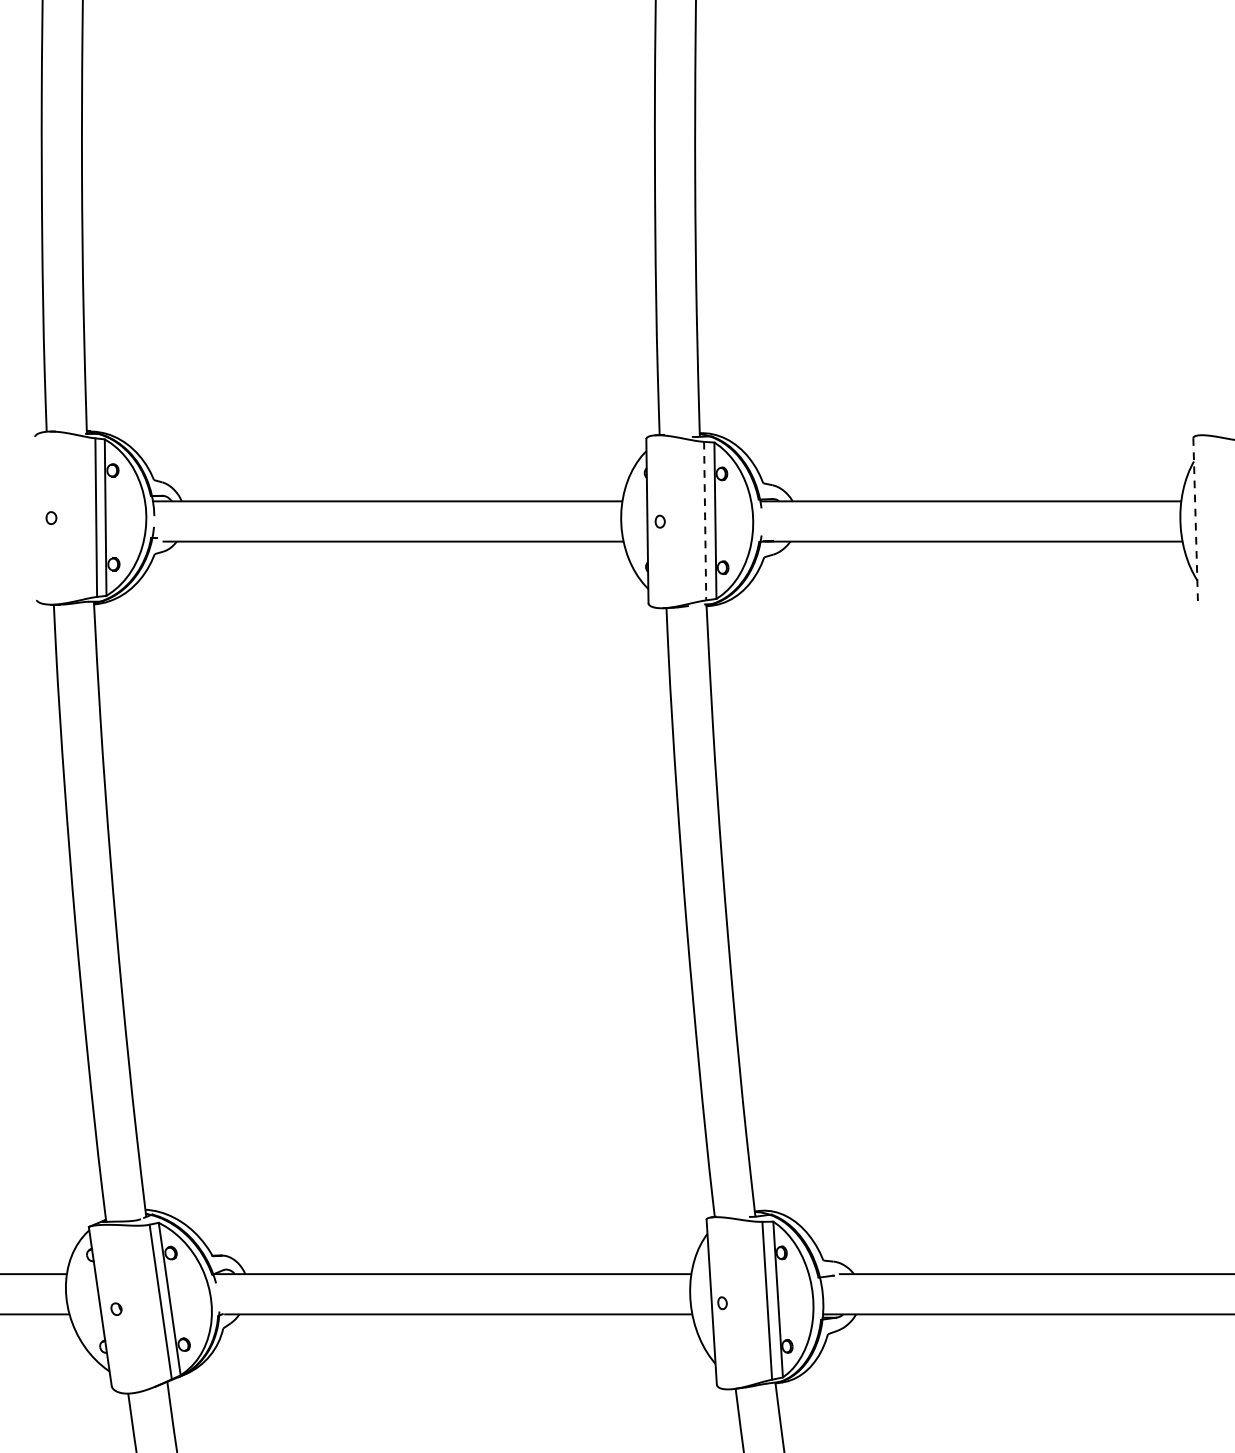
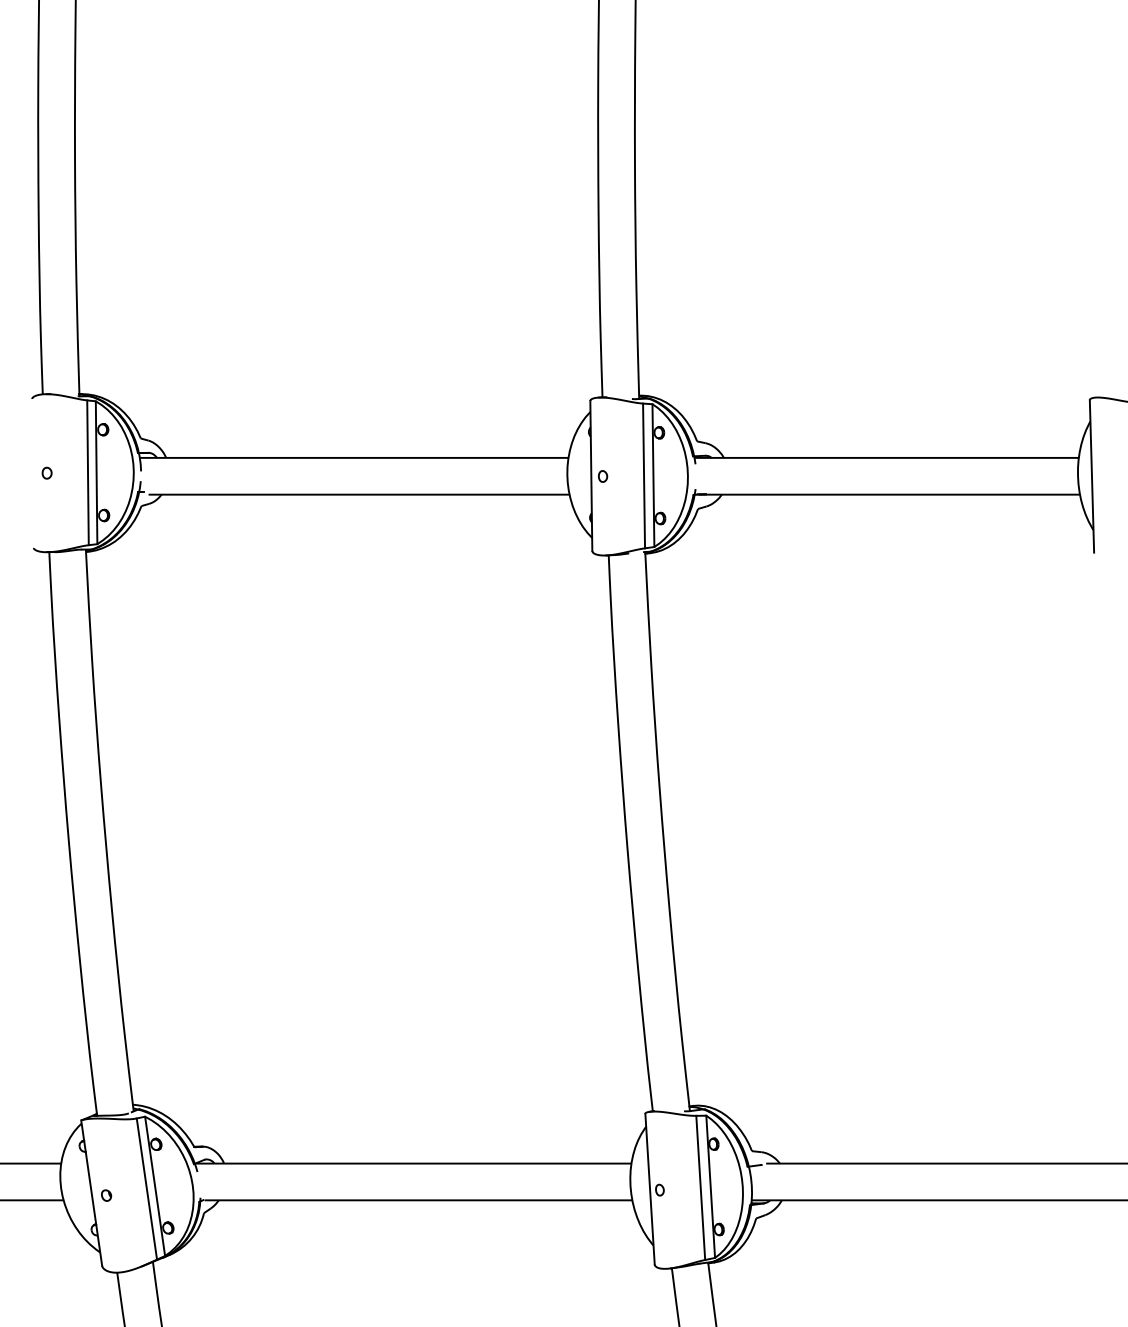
line: (705, 521) -> (644, 476), dashed -> solid
line: (1195, 521) -> (1091, 476), dashed -> solid

